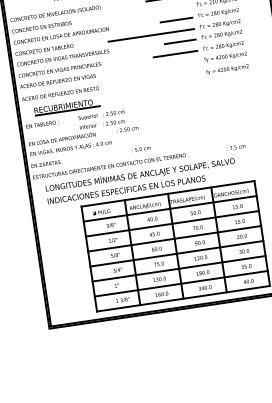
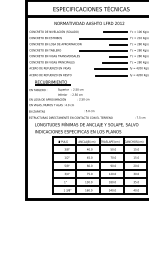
line: (147, 12) -> (103, 38), added
line: (168, 65) -> (110, 68), added
line: (172, 78) -> (111, 75), added

